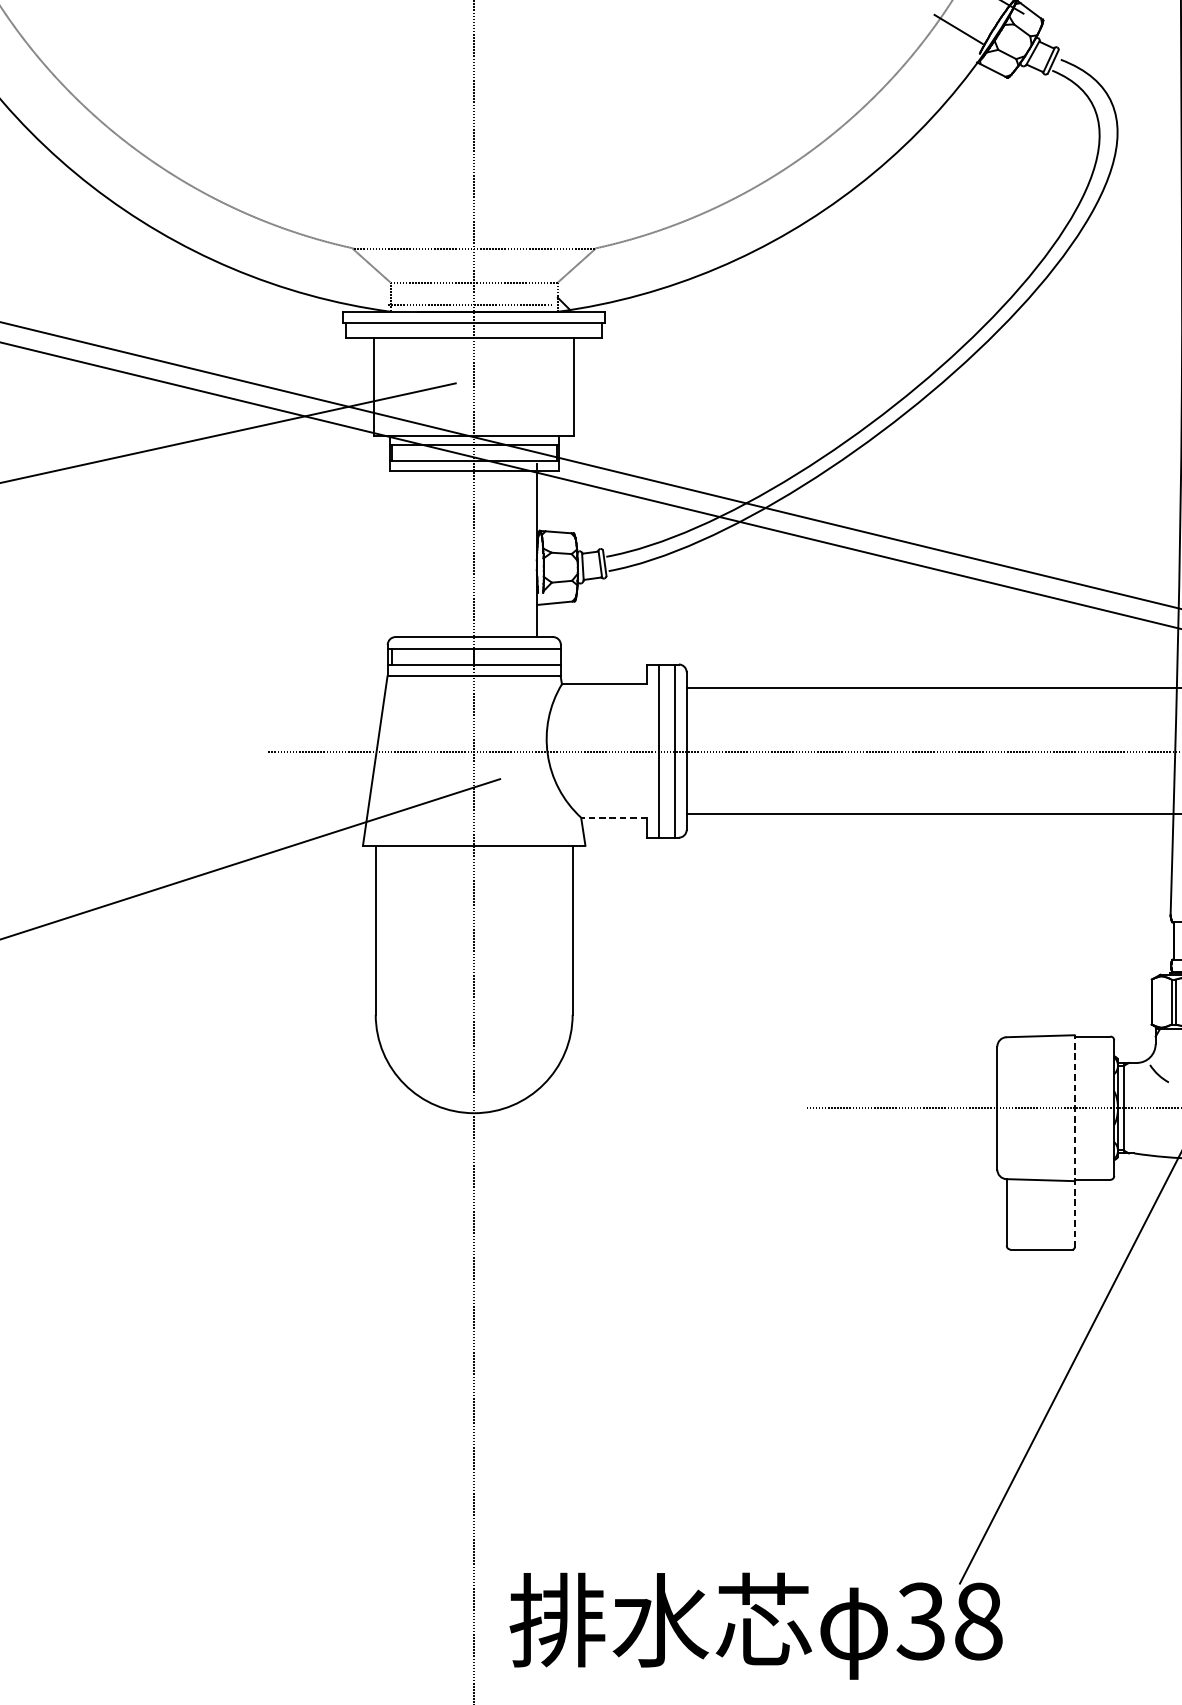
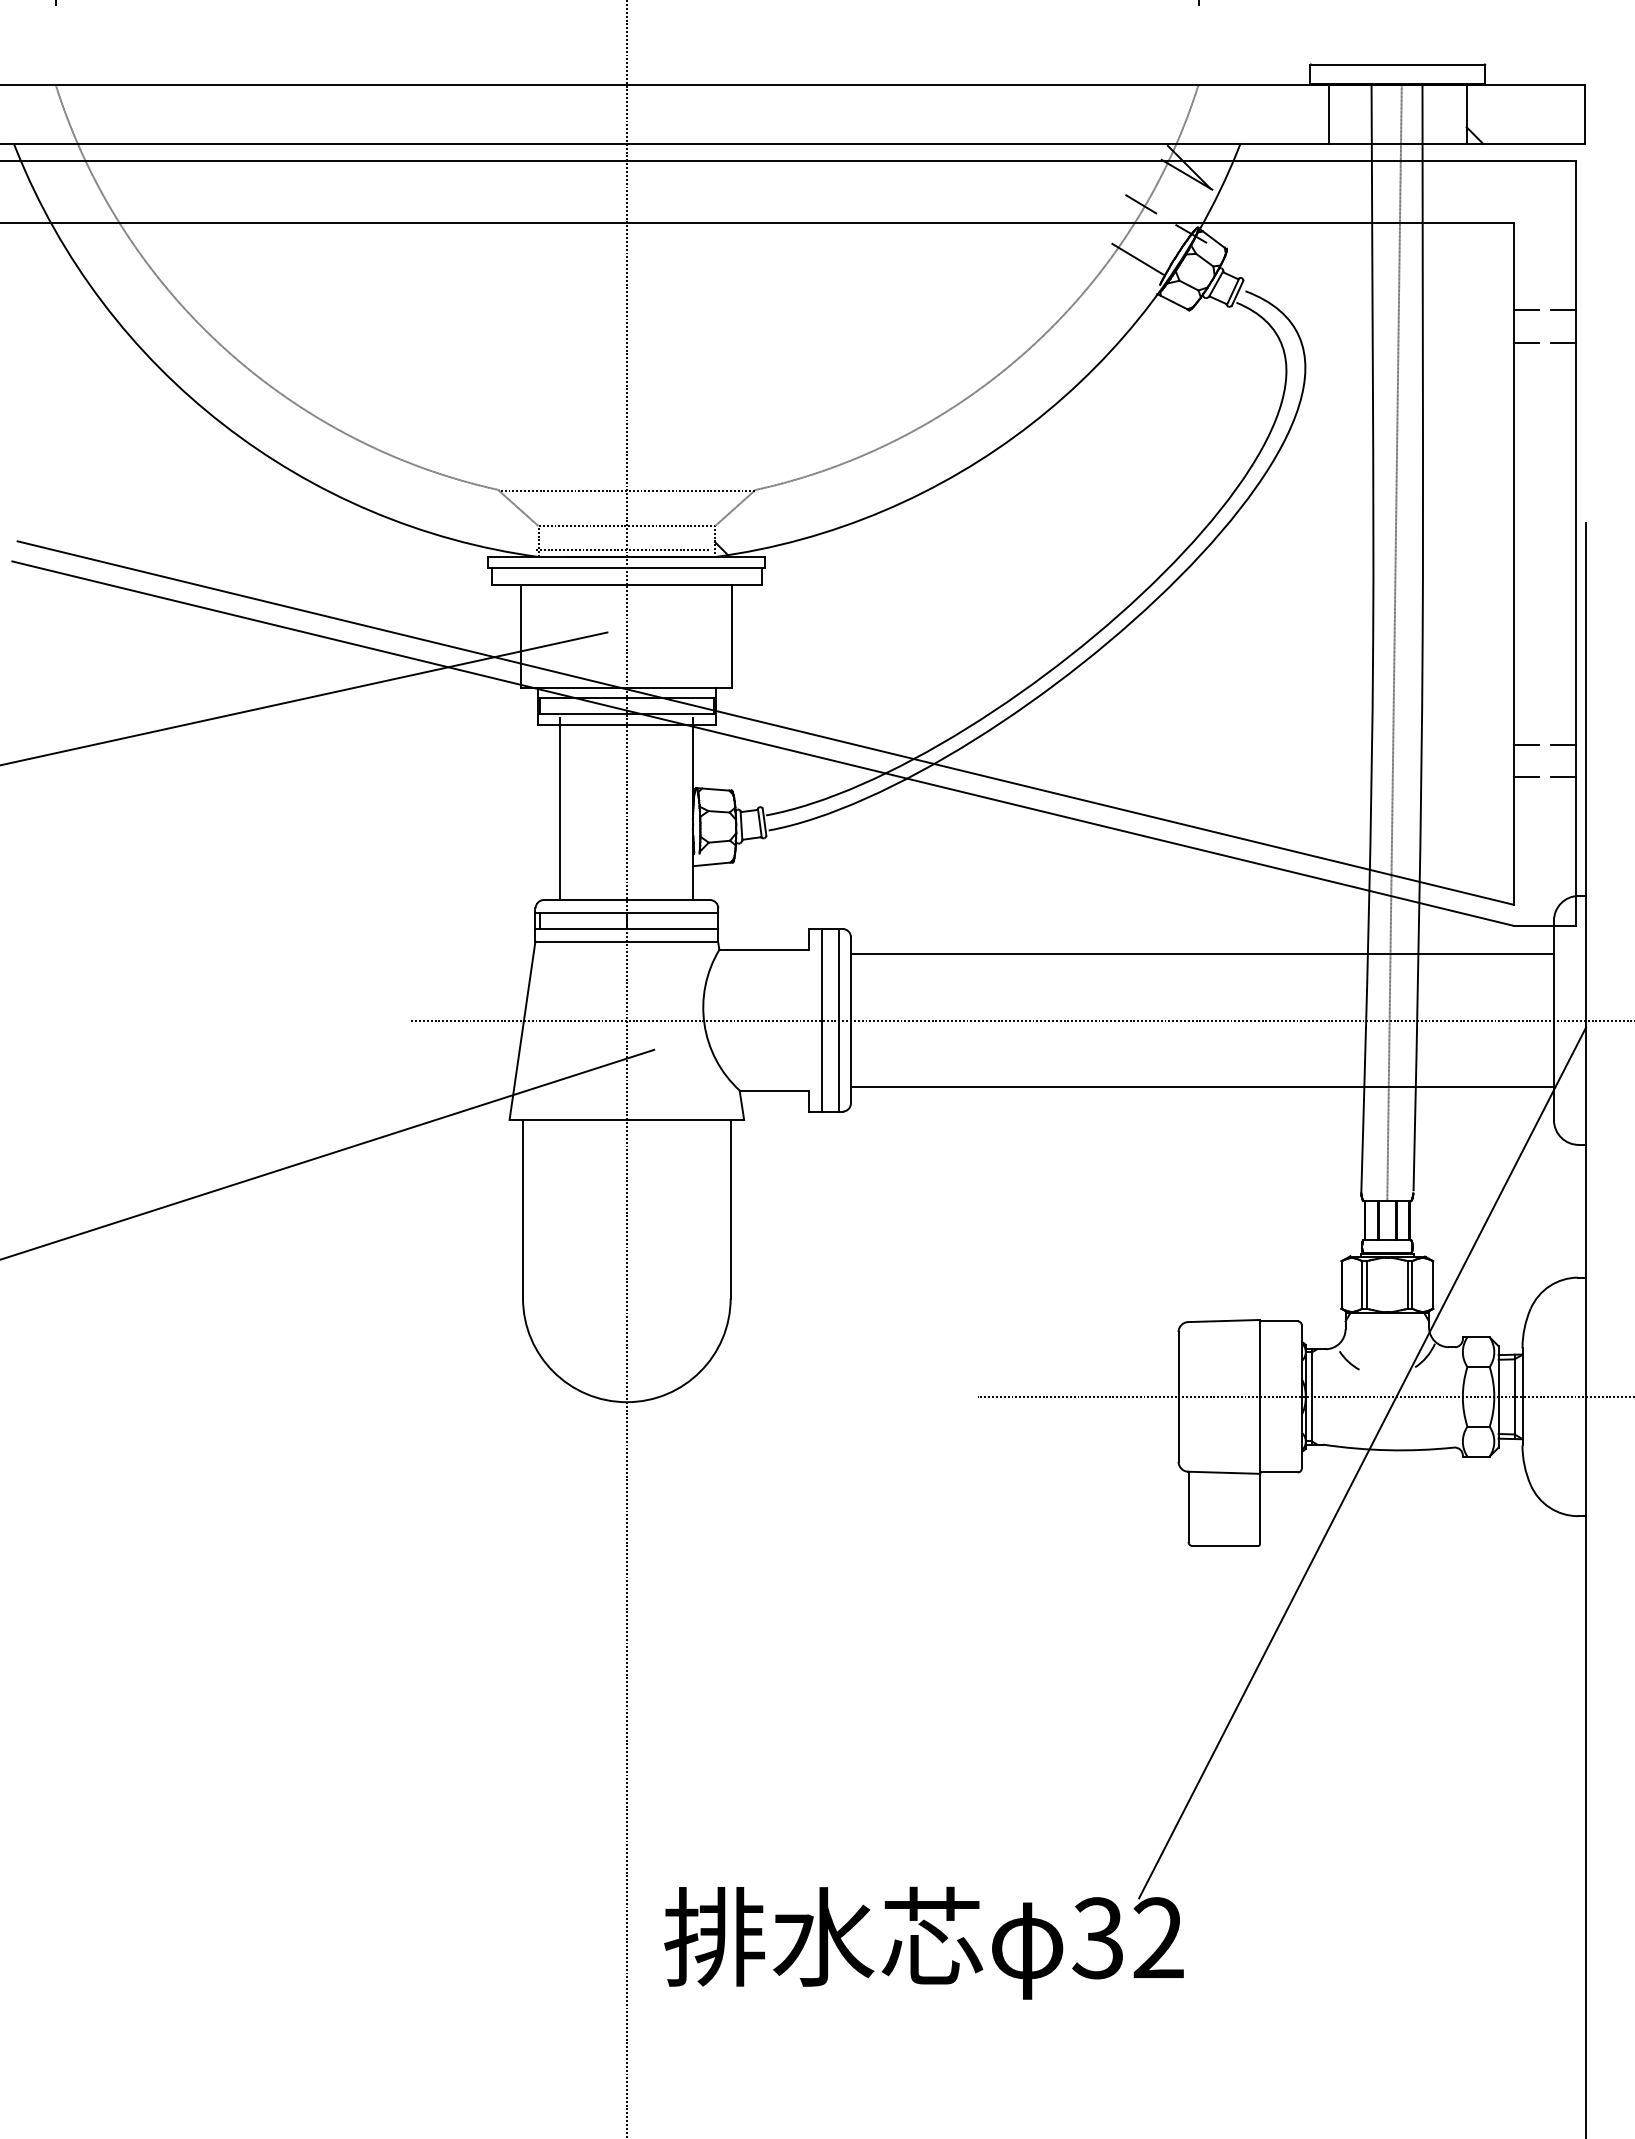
line: (411, 550) -> (560, 808), added
line: (614, 818) -> (774, 1091), dashed -> solid
line: (1075, 1140) -> (1260, 1431), dashed -> solid
text: (978, 1621) -> (1158, 1938), 38 -> 32

